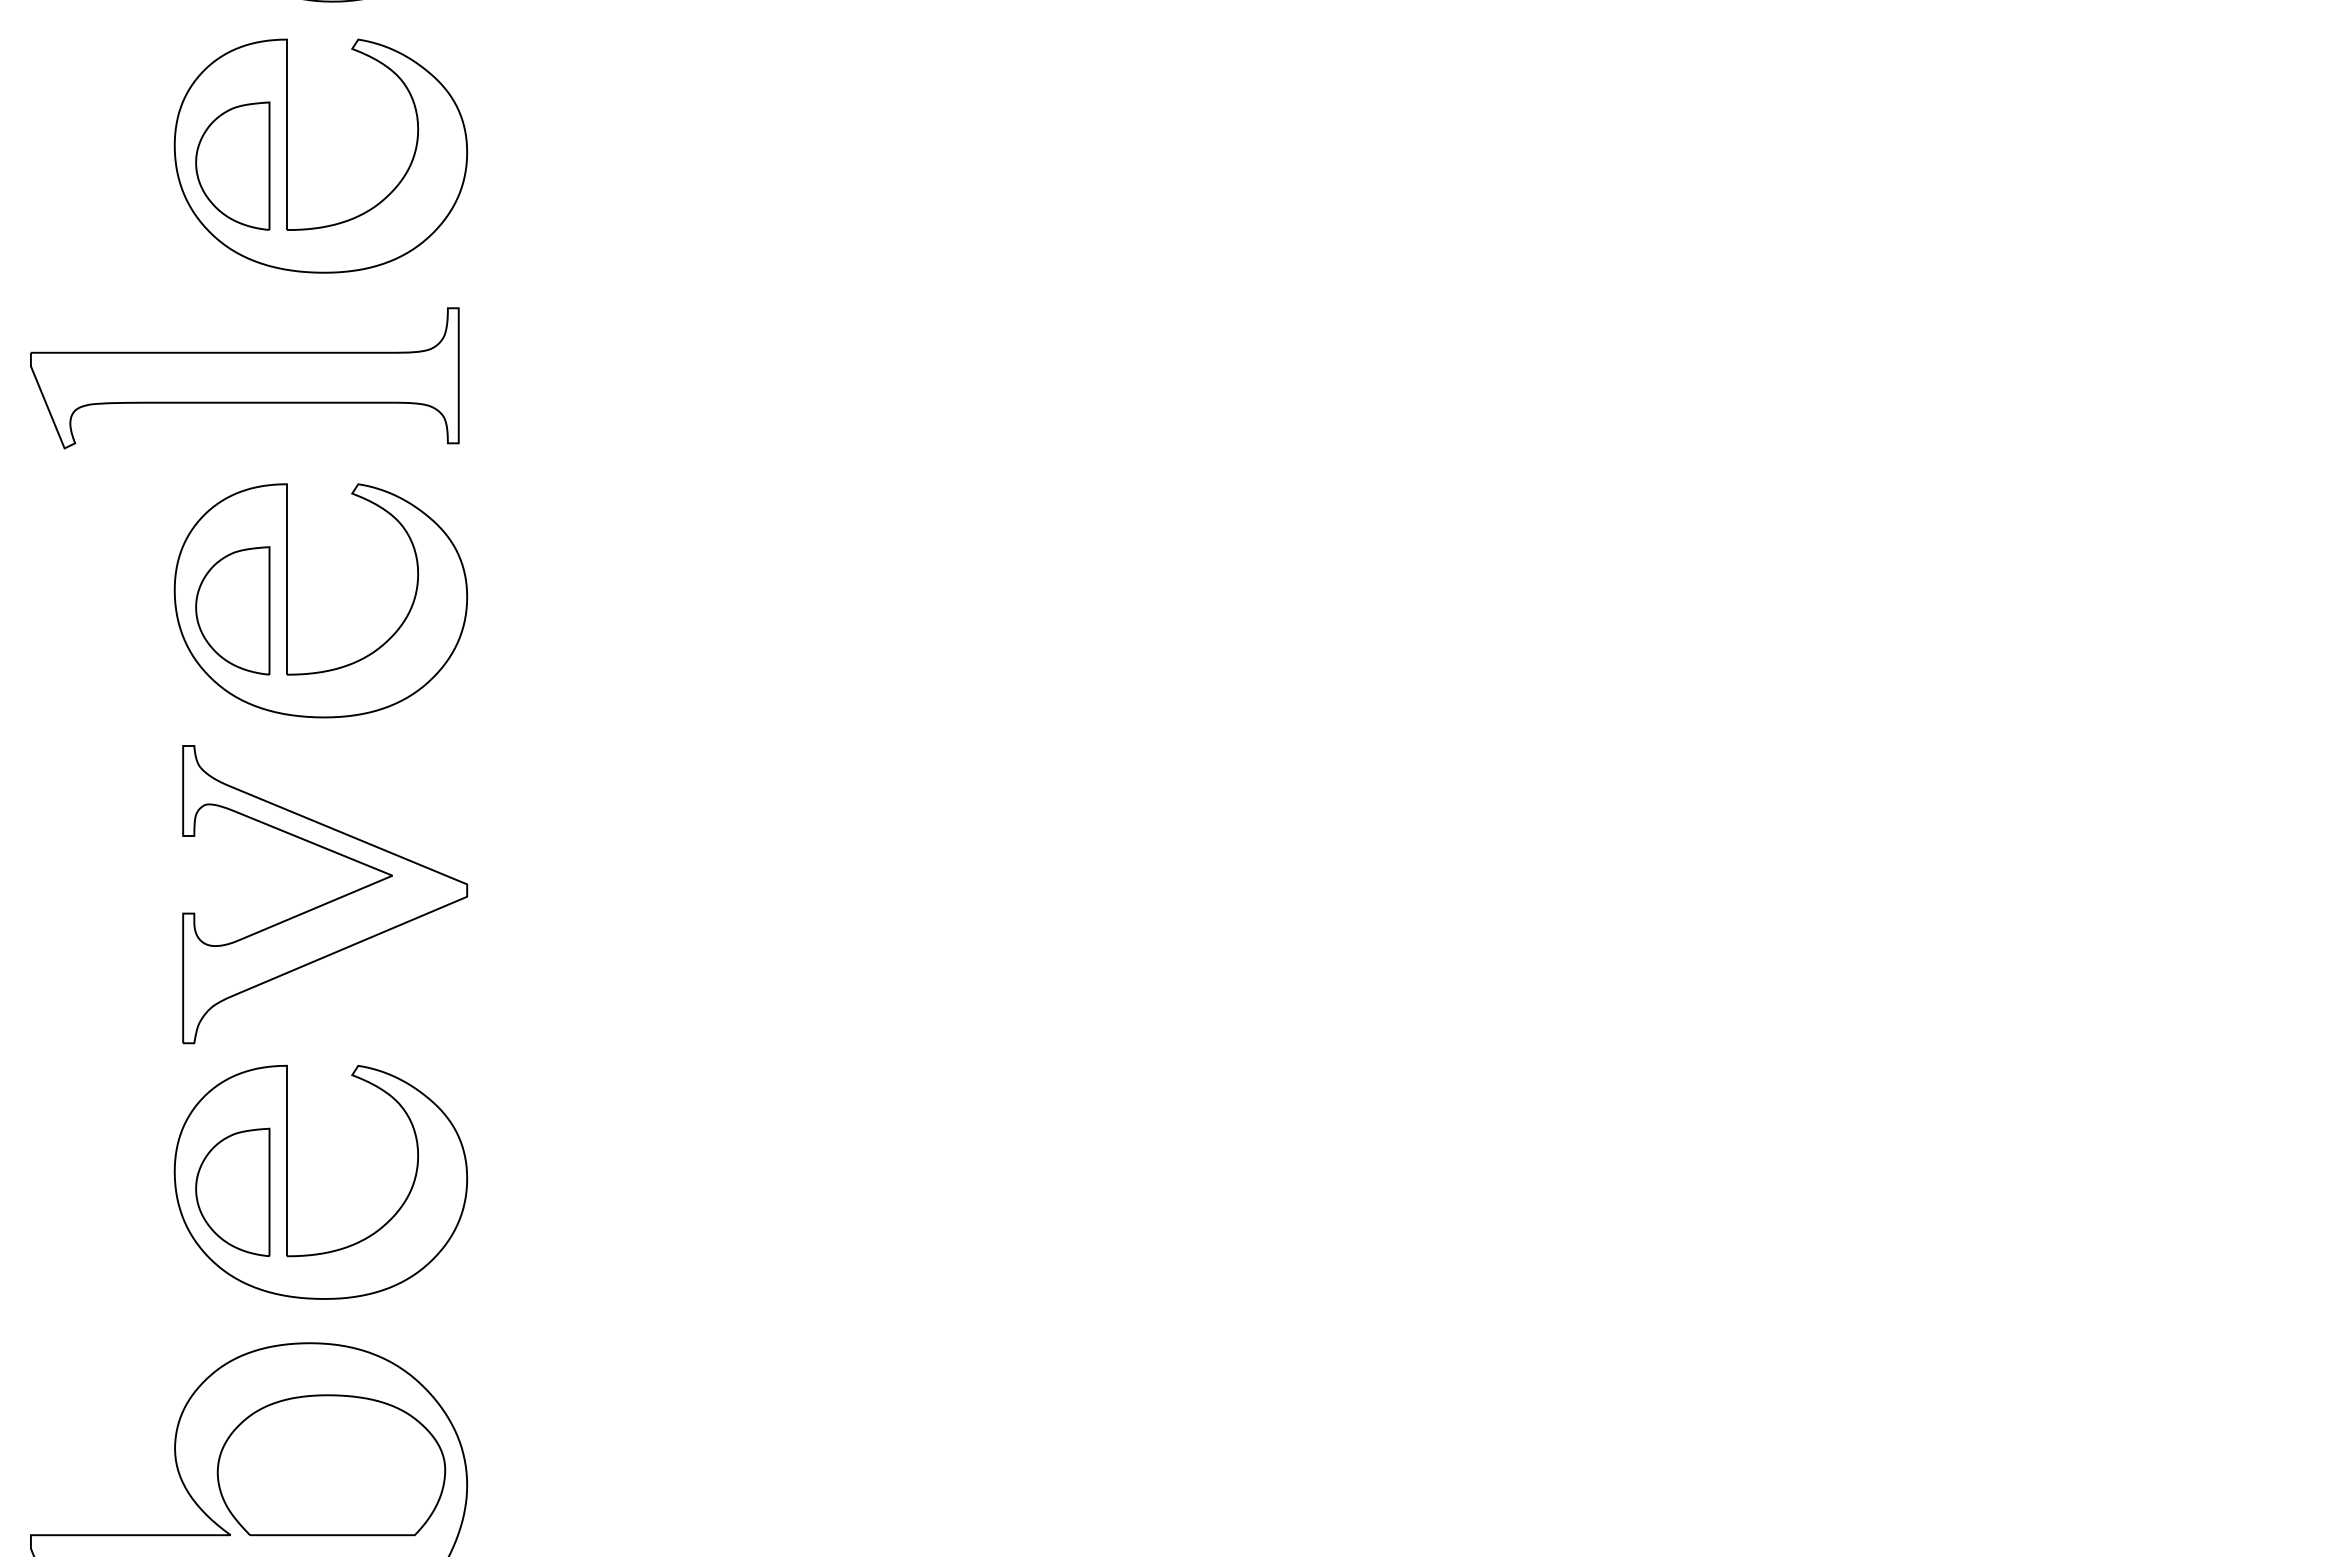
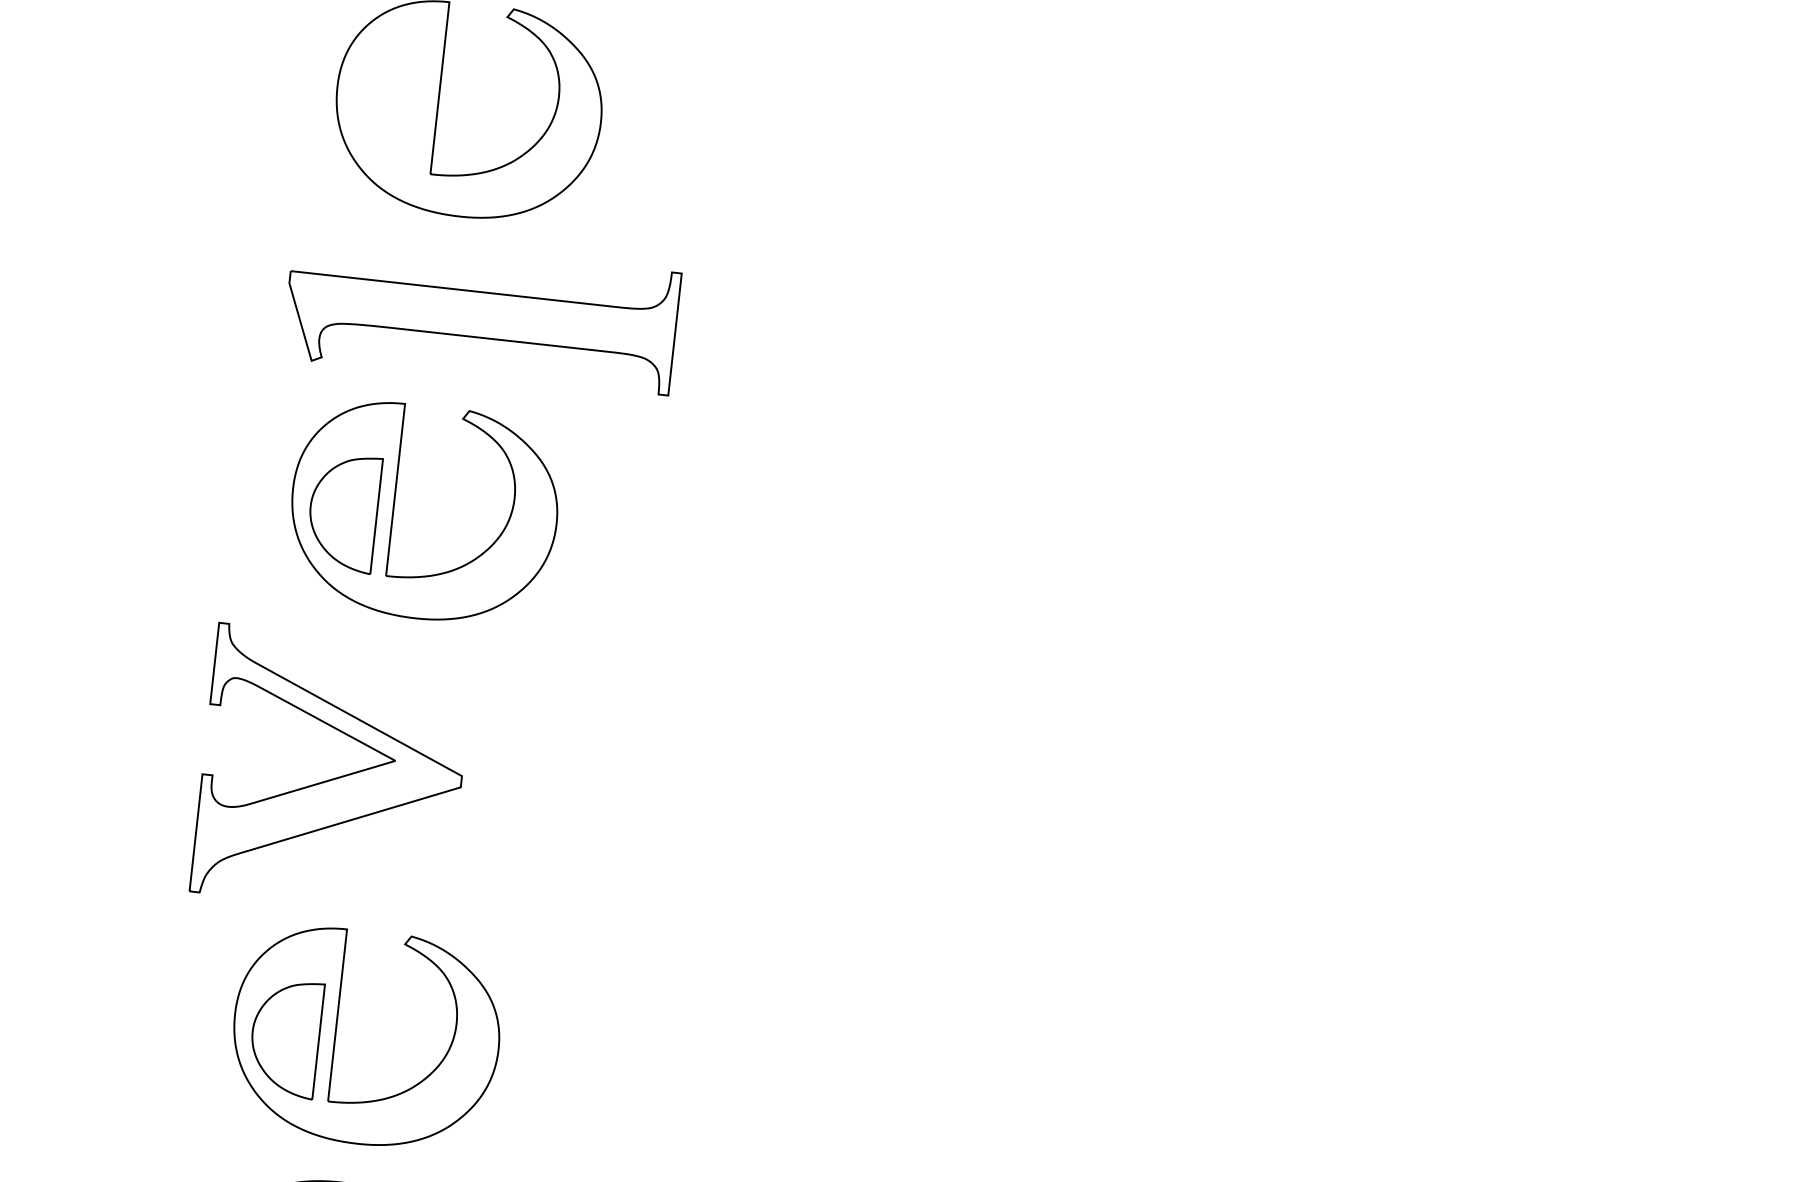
part: (232, 165) -> (387, 110), removed
part: (244, 378) -> (481, 315), moved
part: (328, 901) -> (335, 777), moved

